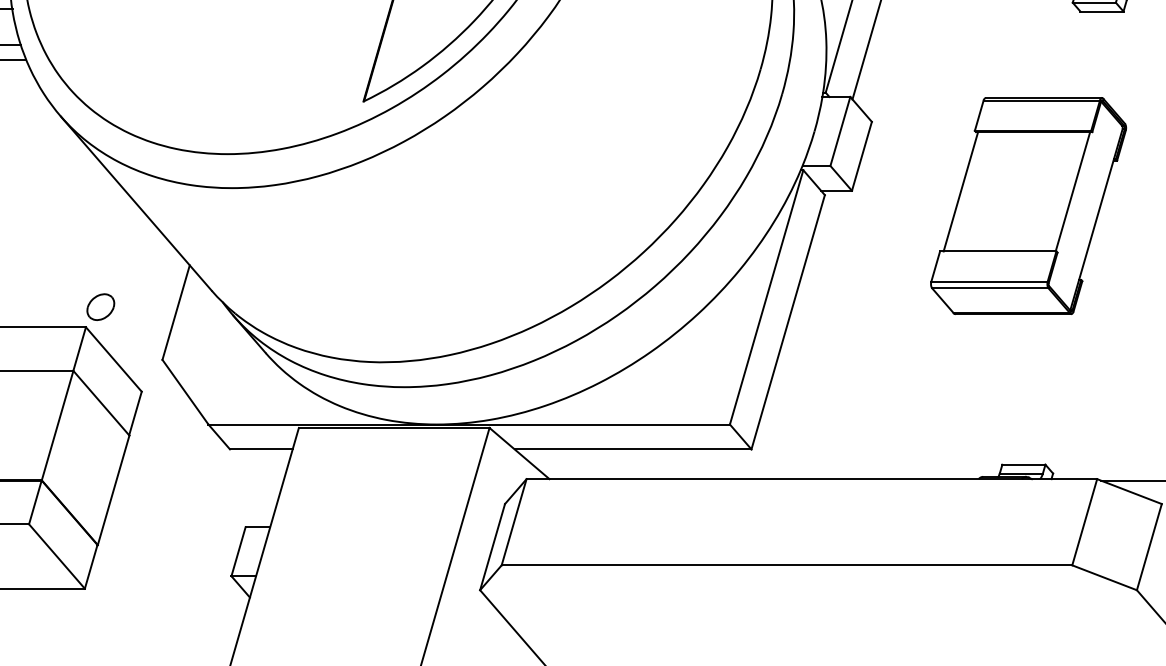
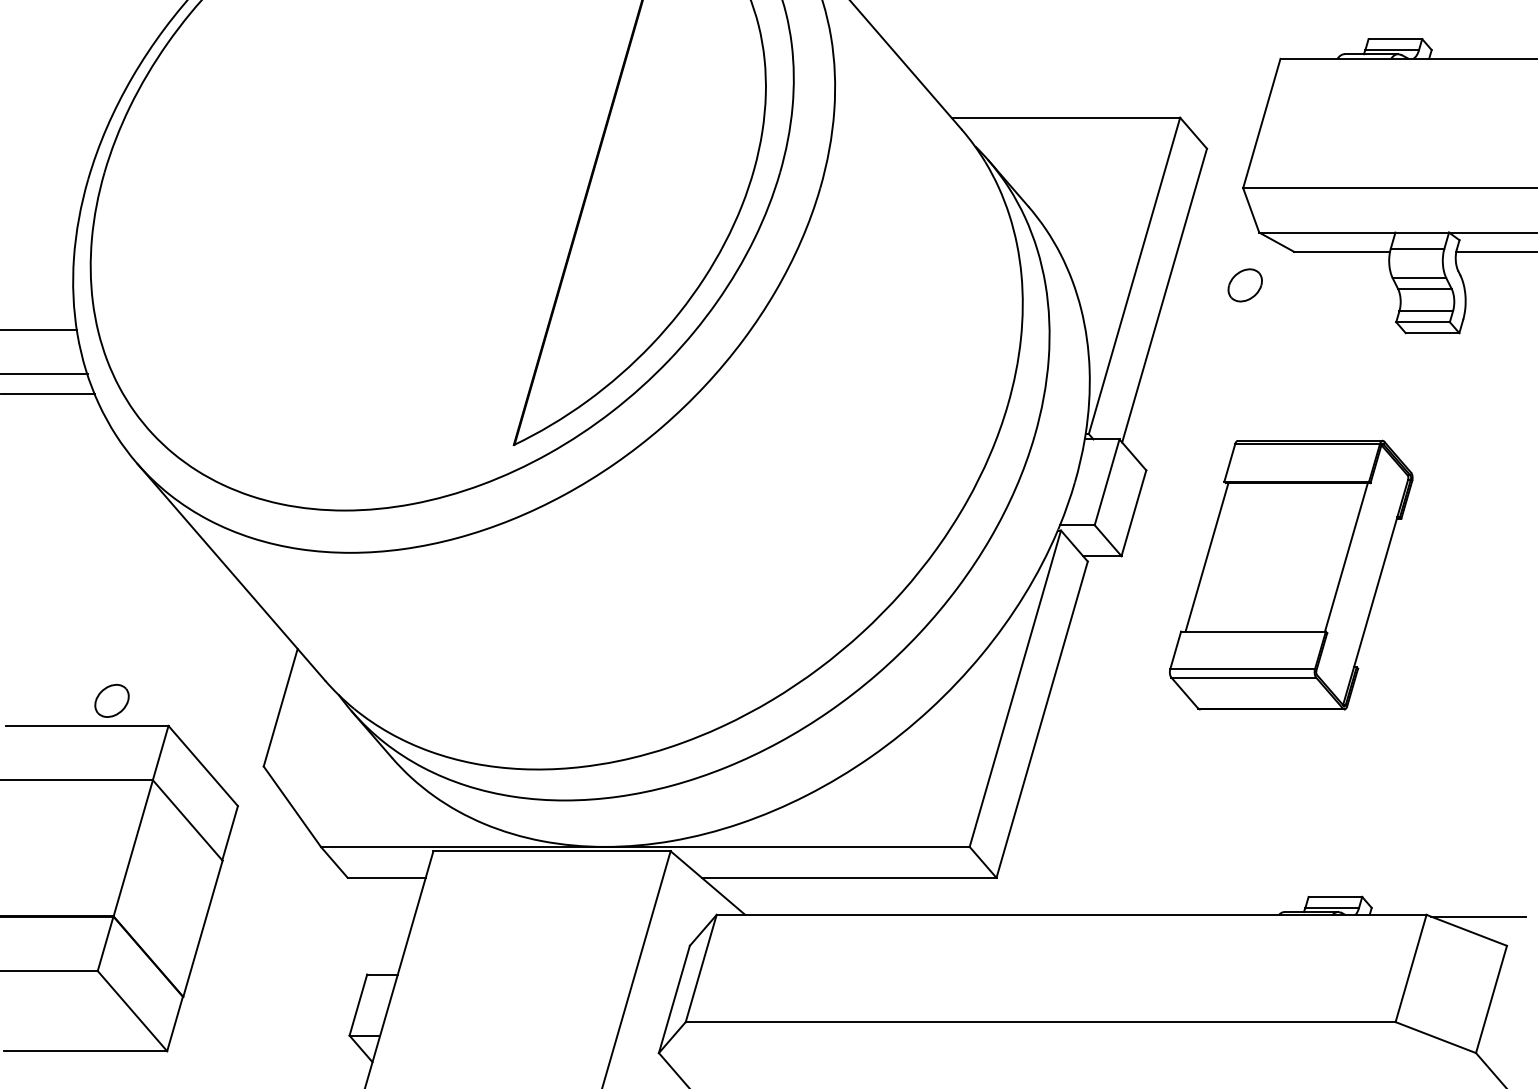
part: (1028, 205) -> (1291, 574), moved
part: (100, 306) -> (111, 700), moved

